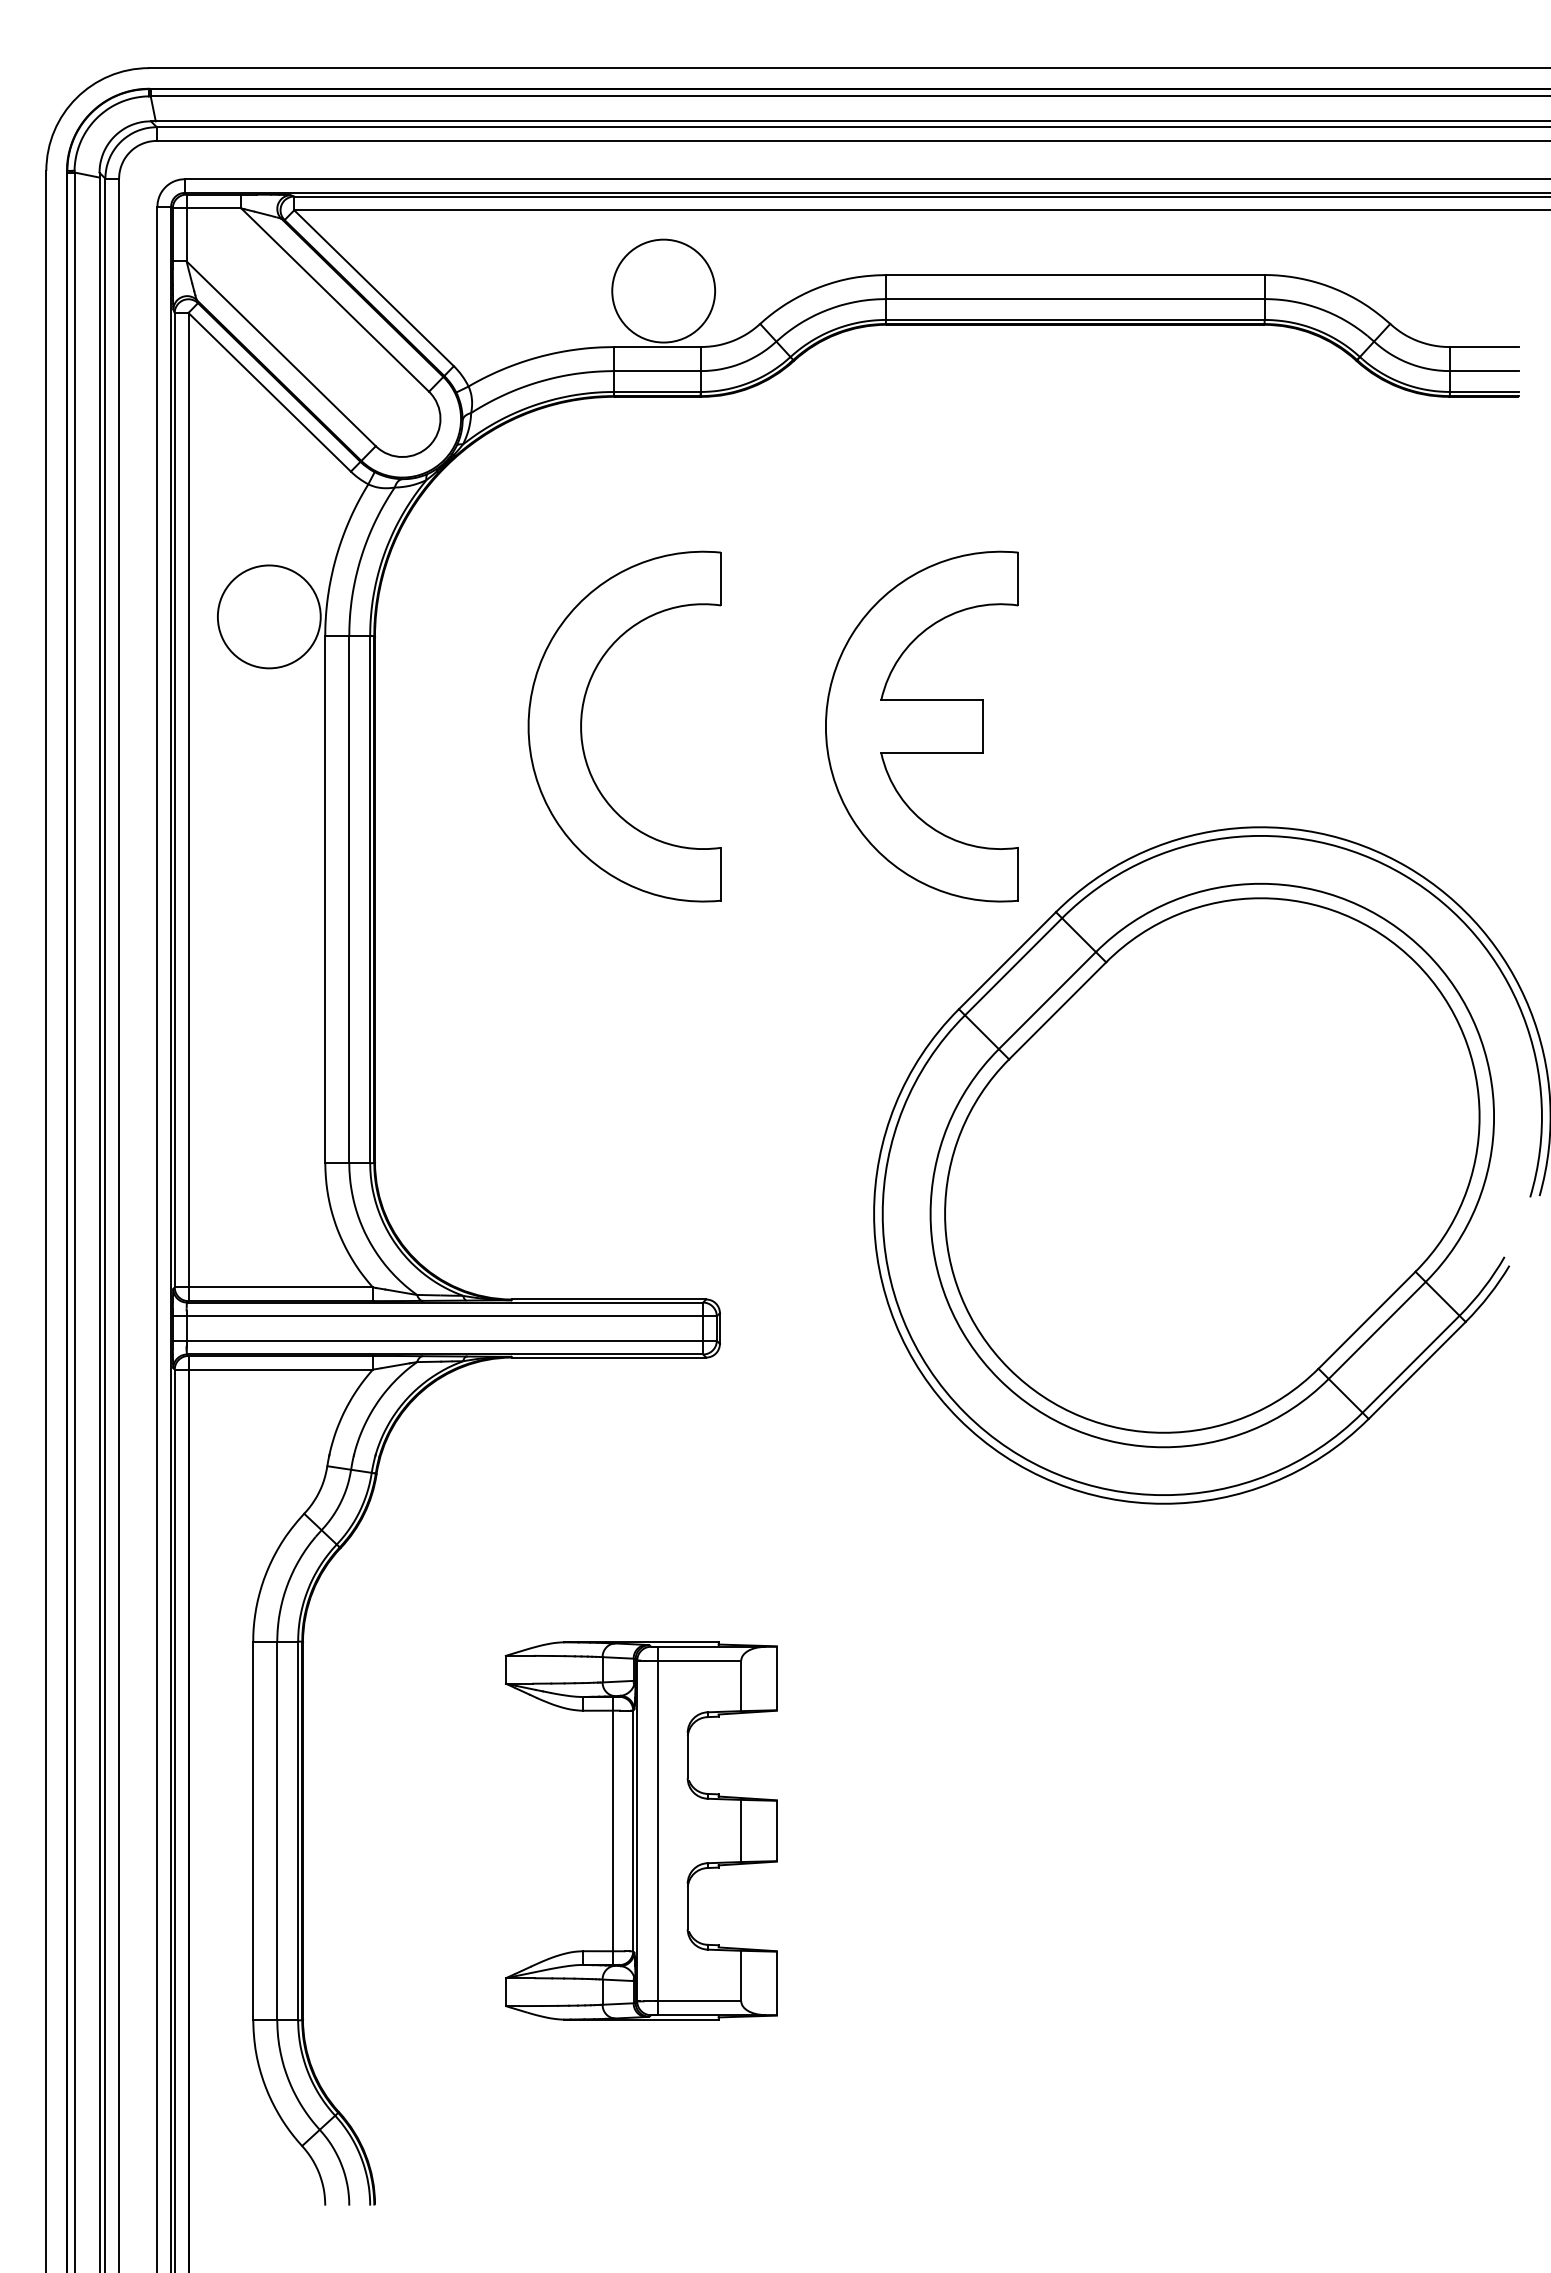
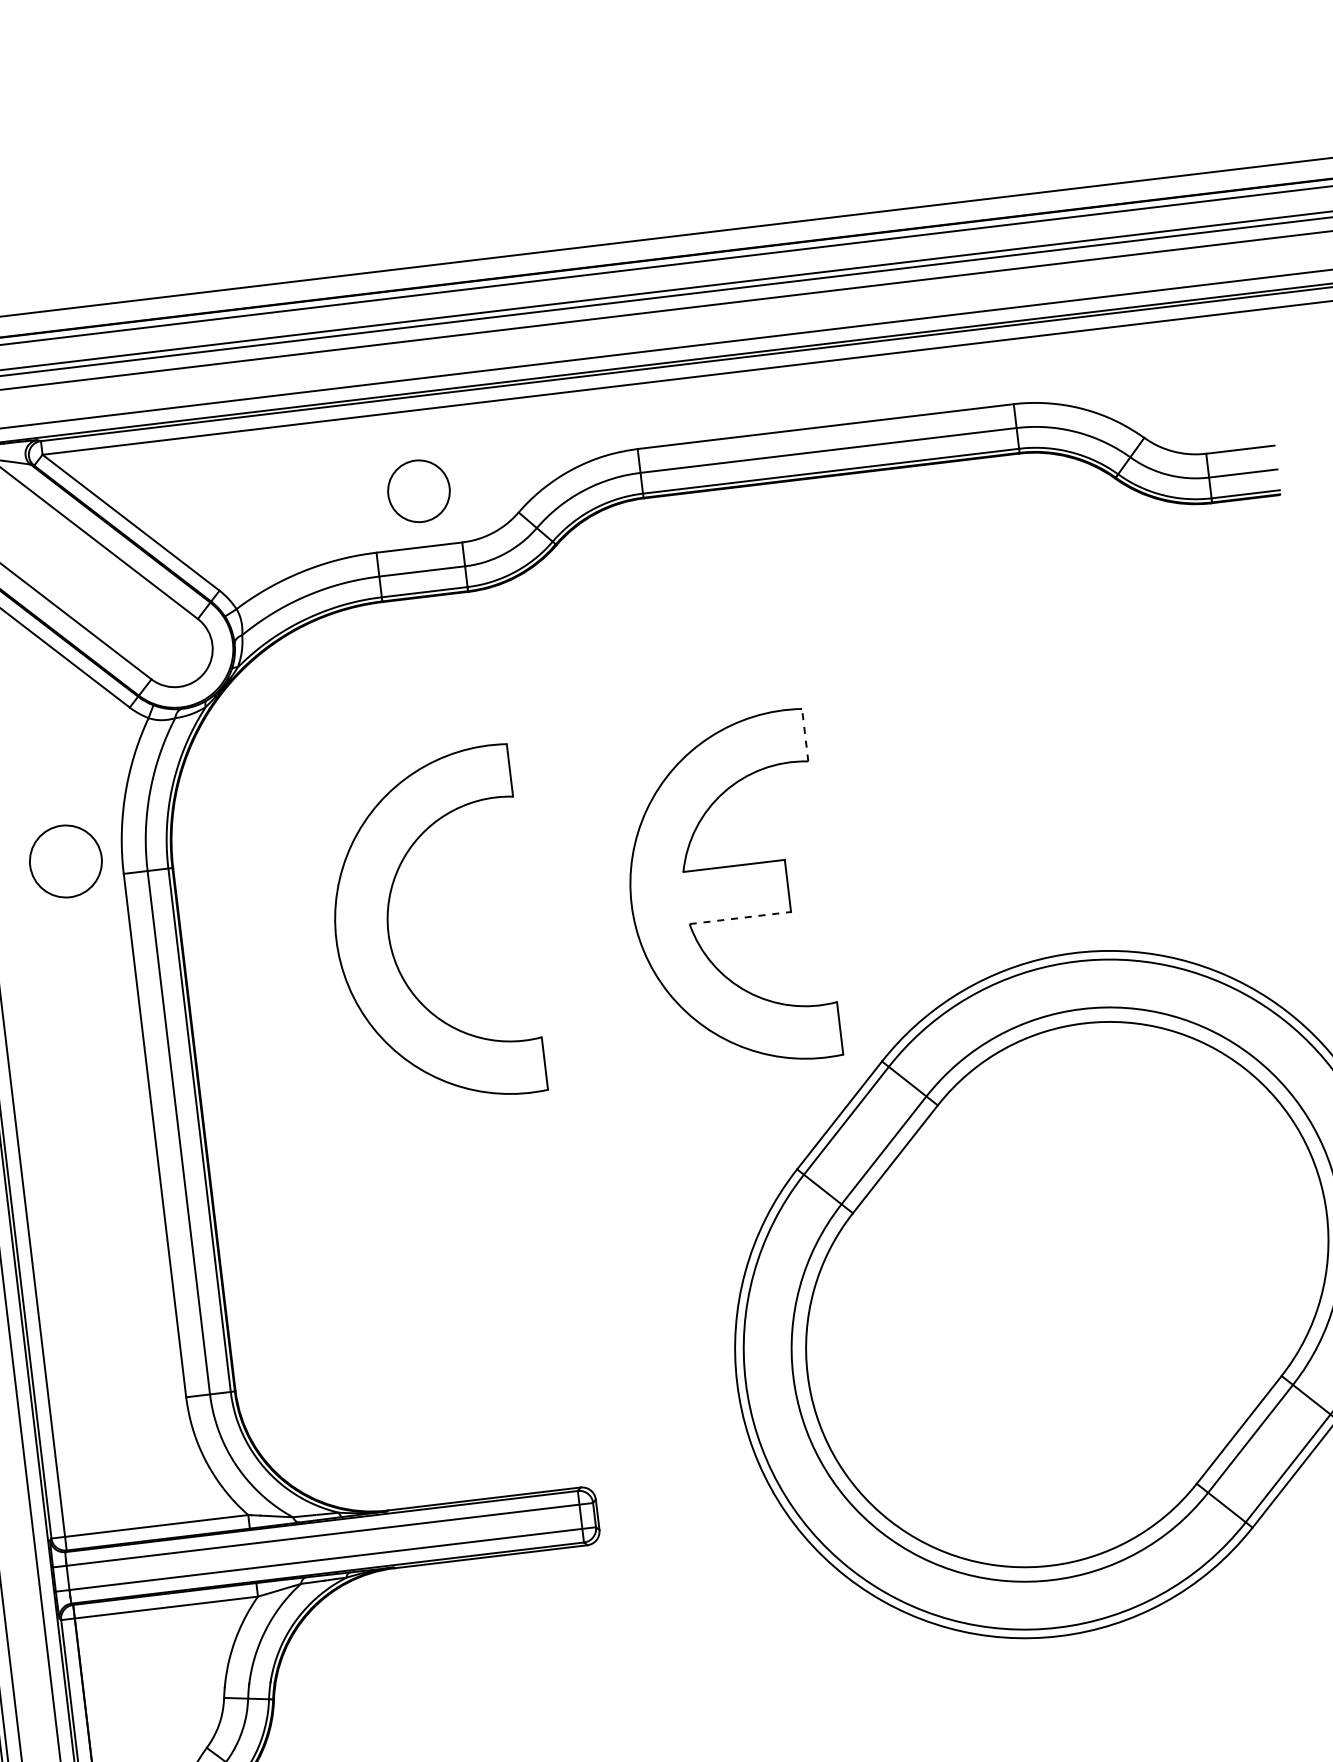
circle: (663, 290) -> (418, 490), size x0.6
line: (1018, 578) -> (805, 734), solid -> dashed
circle: (268, 616) -> (65, 861), size x0.7
line: (932, 752) -> (740, 917), solid -> dashed

